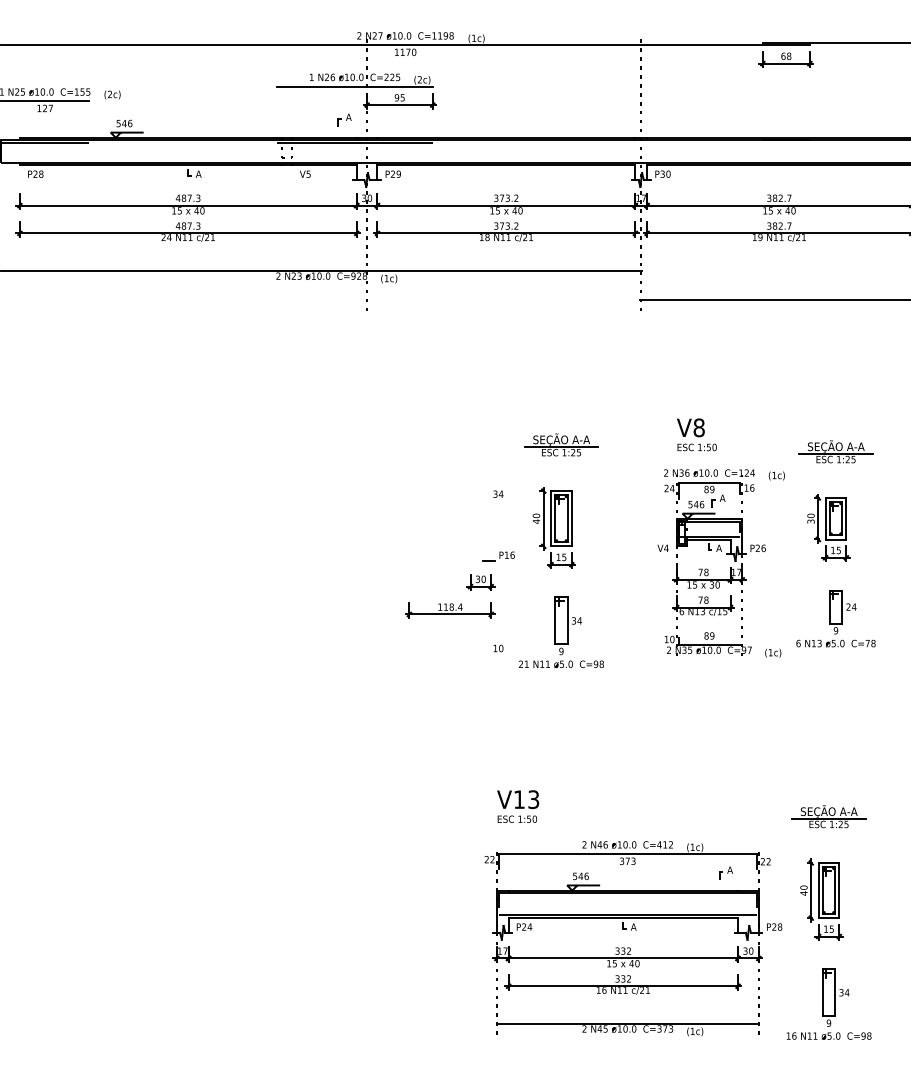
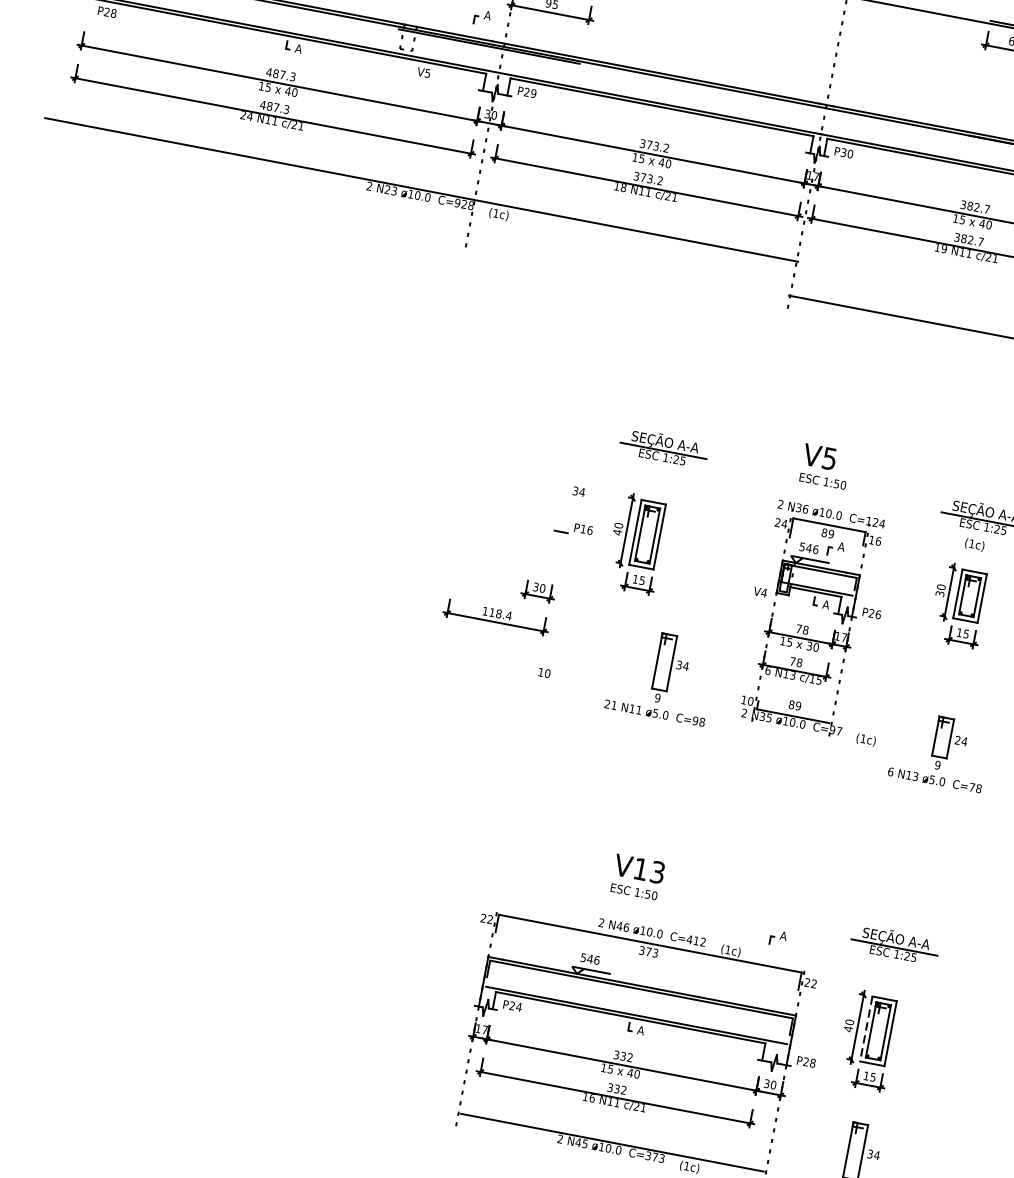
text: (698, 427) -> (828, 458), V8 -> V5
text: (776, 475) -> (974, 544), moved
part: (498, 556) -> (573, 528), moved
part: (835, 618) -> (939, 750), moved
part: (561, 632) -> (662, 675), moved
text: (518, 806) -> (638, 877), moved
part: (725, 872) -> (777, 937), moved
line: (818, 890) -> (866, 1028), solid -> dashed

